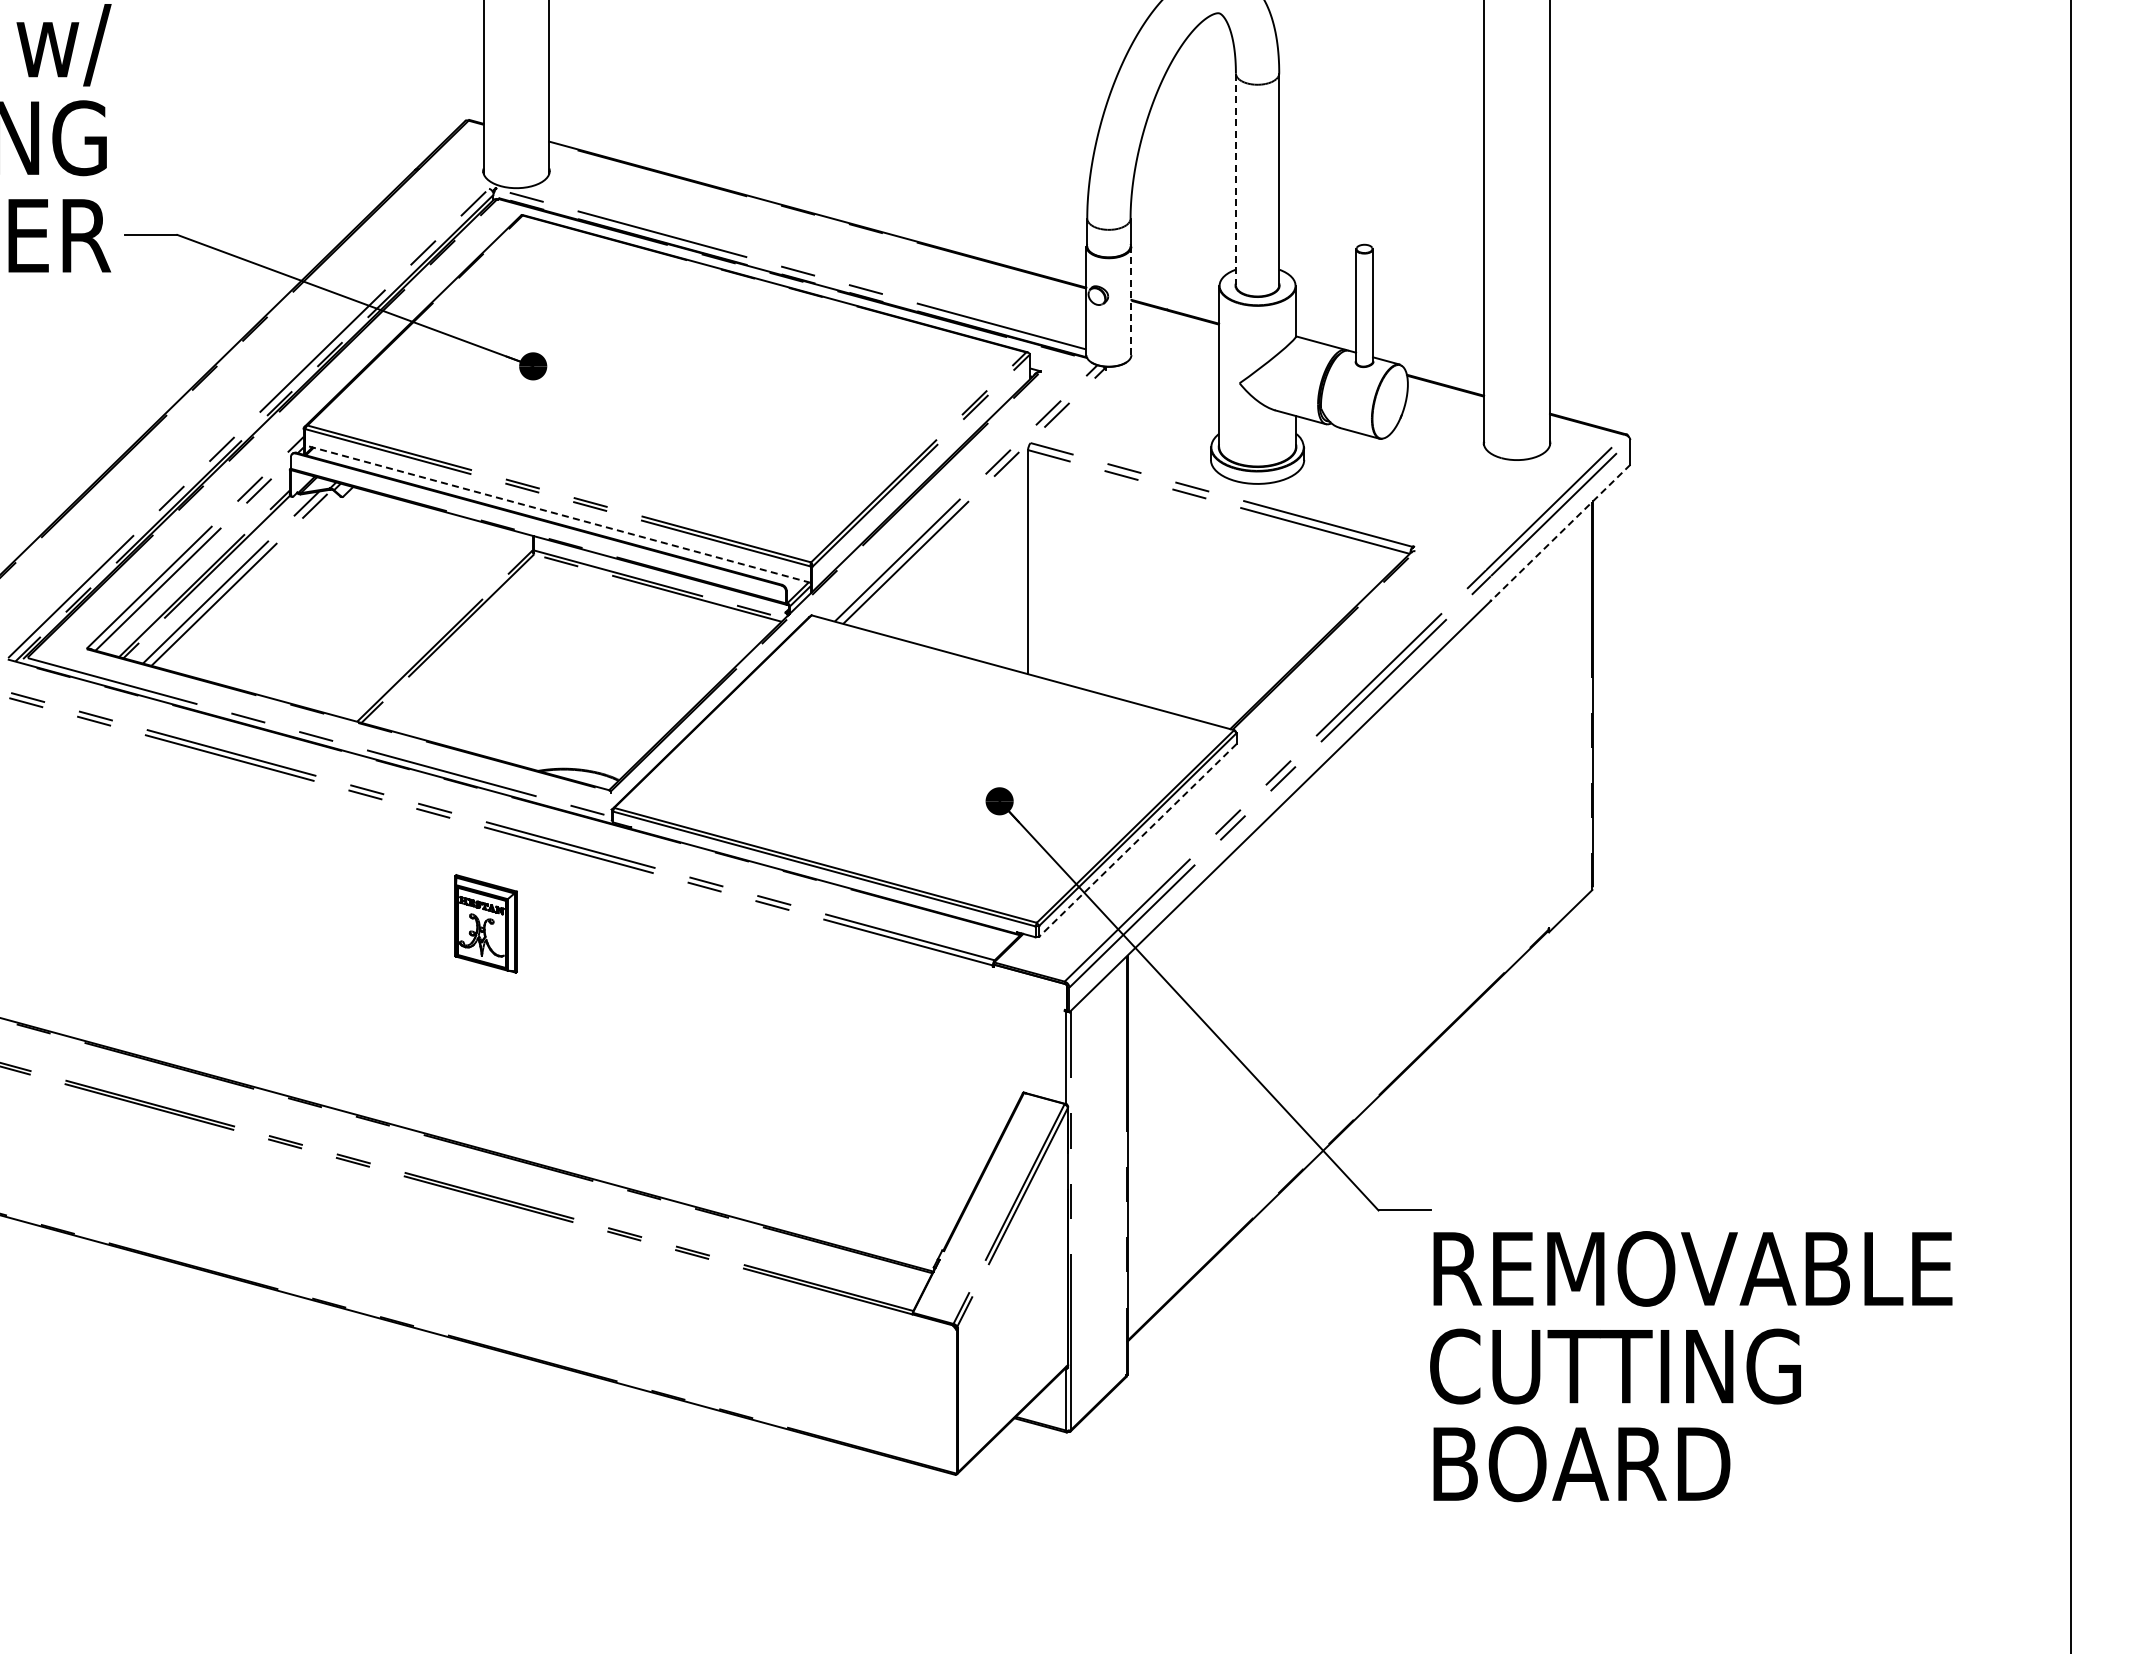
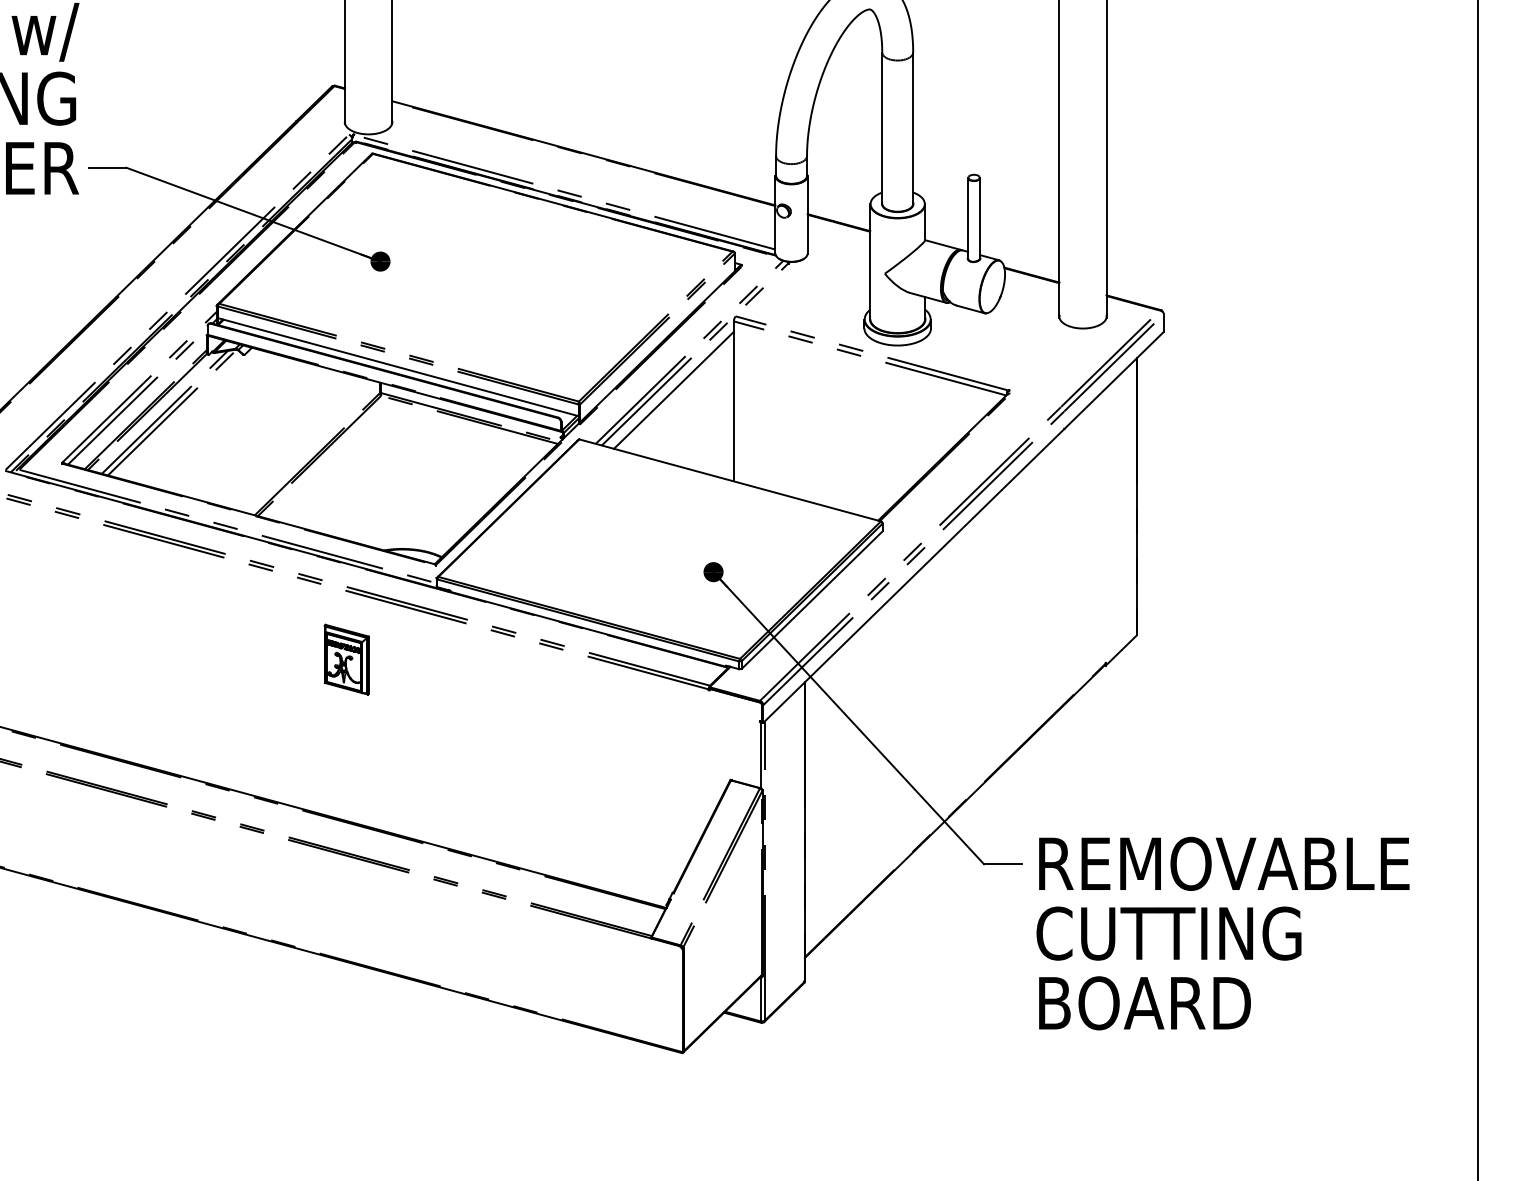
line: (1235, 179) -> (881, 128), dashed -> solid
line: (1131, 300) -> (807, 214), dashed -> solid
line: (557, 514) -> (397, 367), dashed -> solid
line: (1560, 533) -> (1114, 380), dashed -> solid
line: (944, 546) -> (674, 390), added
line: (1137, 840) -> (811, 600), dashed -> solid
text: (1691, 1366) -> (1223, 933), moved

